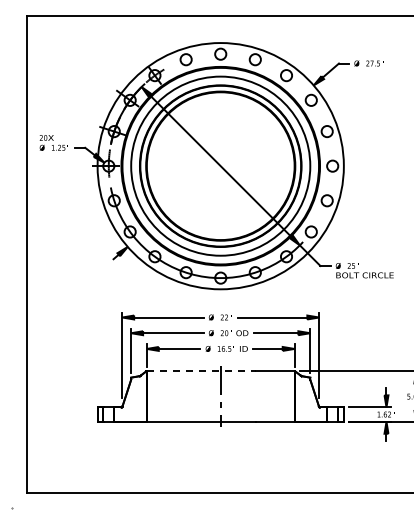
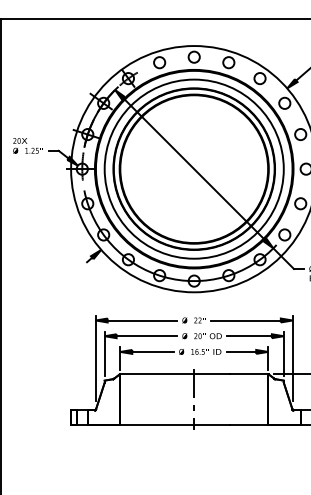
line: (201, 371) -> (175, 374), dashed -> solid

